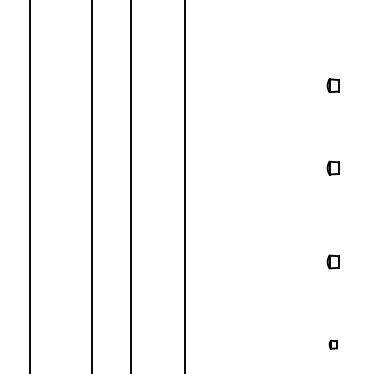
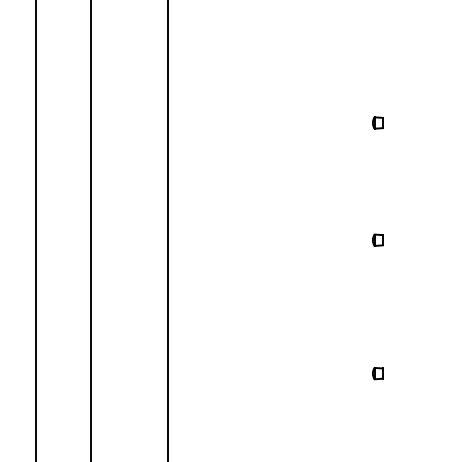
part: (332, 85) -> (376, 122), size x0.62
part: (332, 168) -> (376, 240), size x0.62
part: (332, 262) -> (376, 374), size x0.62

